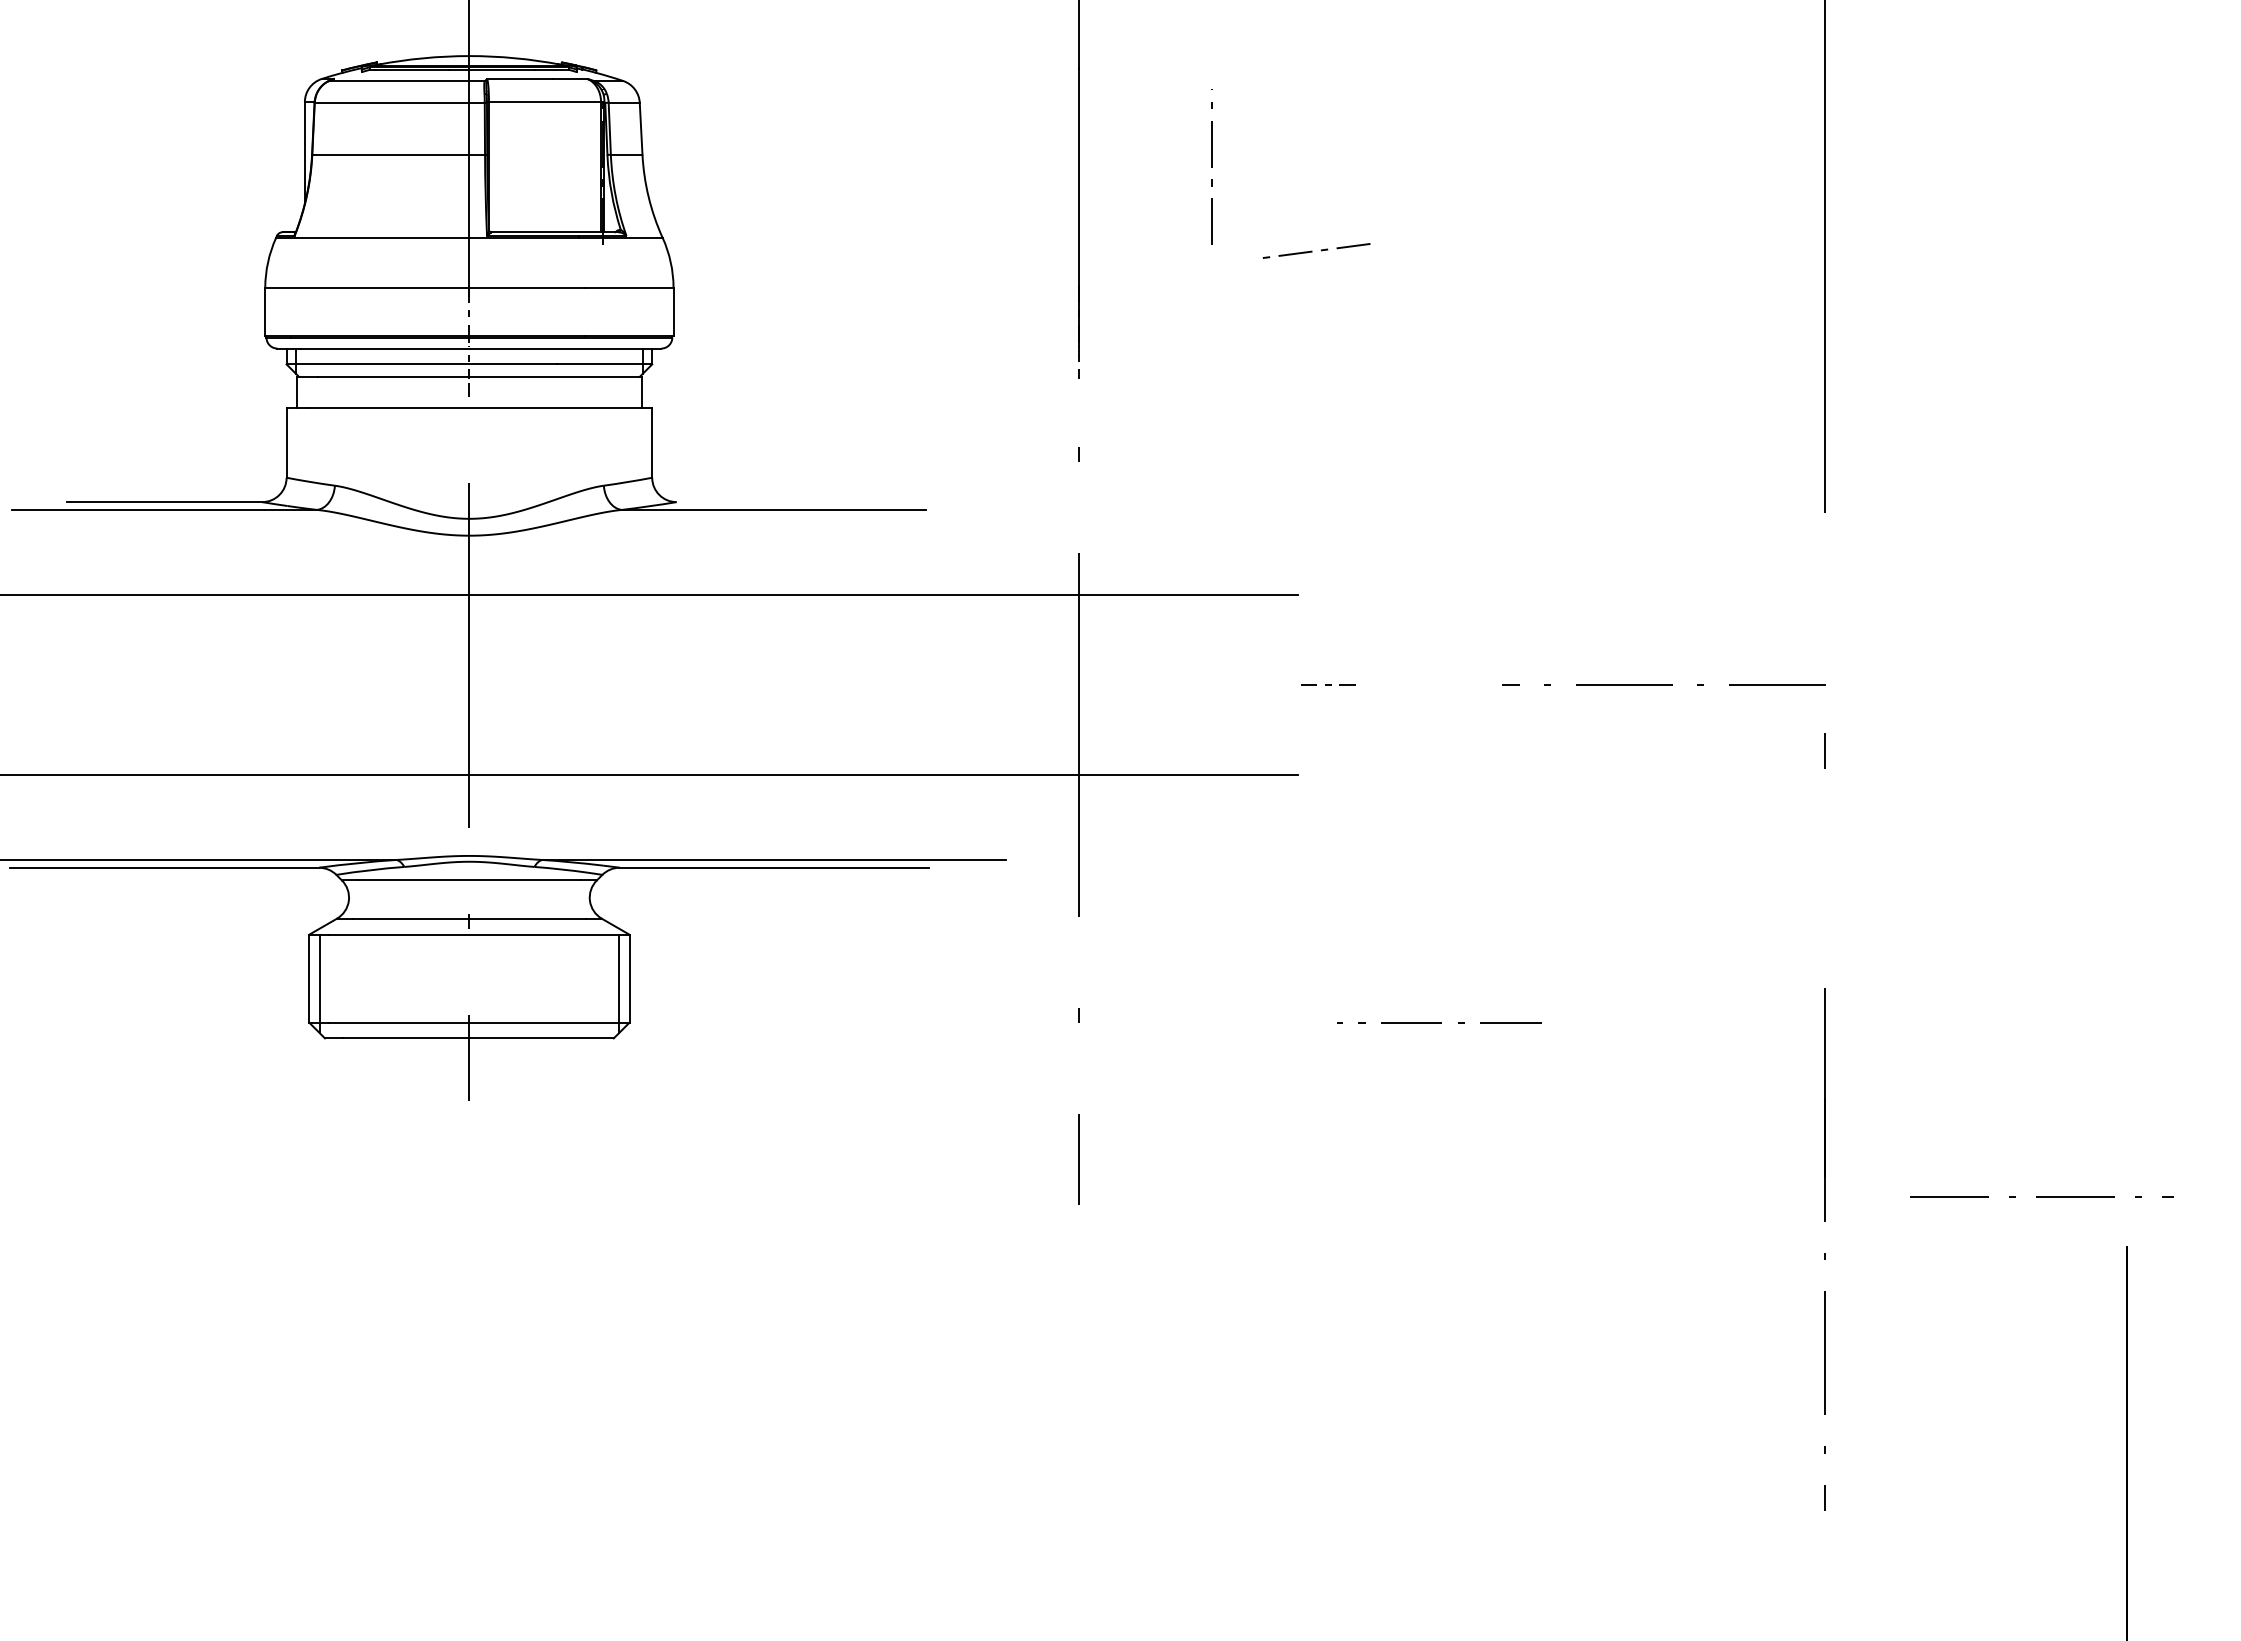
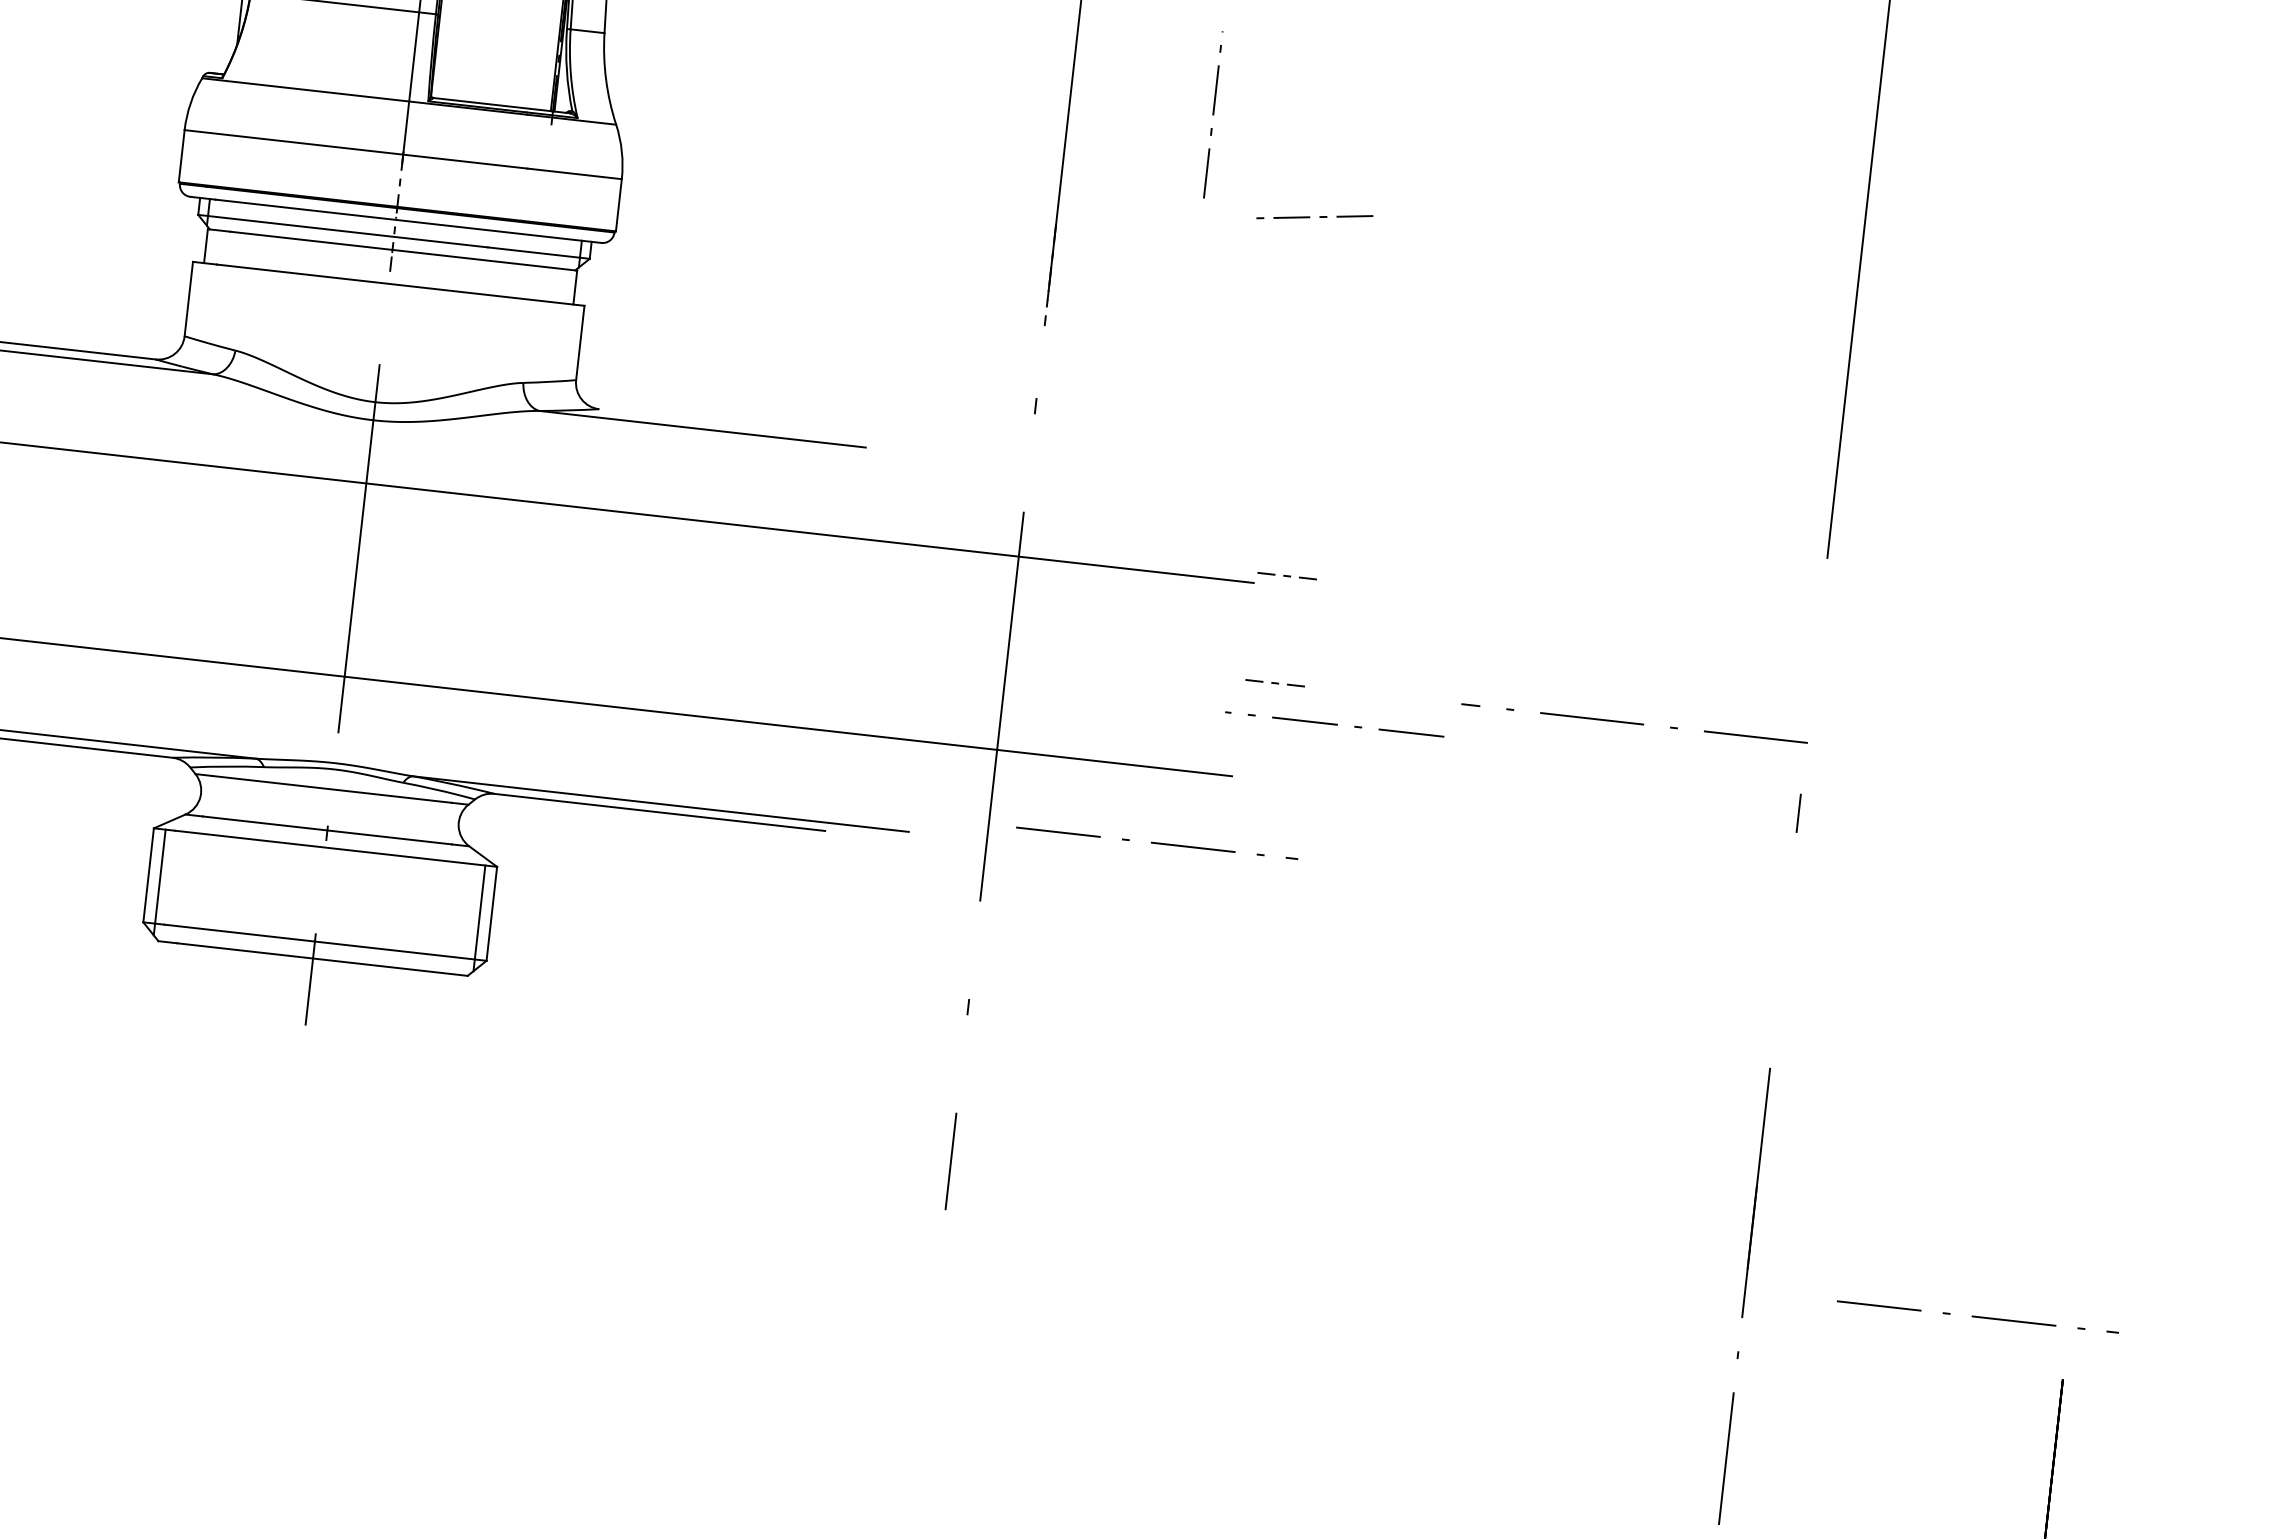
line: (1328, 584) -> (1287, 575), added
line: (1235, 844) -> (1156, 842), added
line: (1439, 1022) -> (1334, 724), moved

